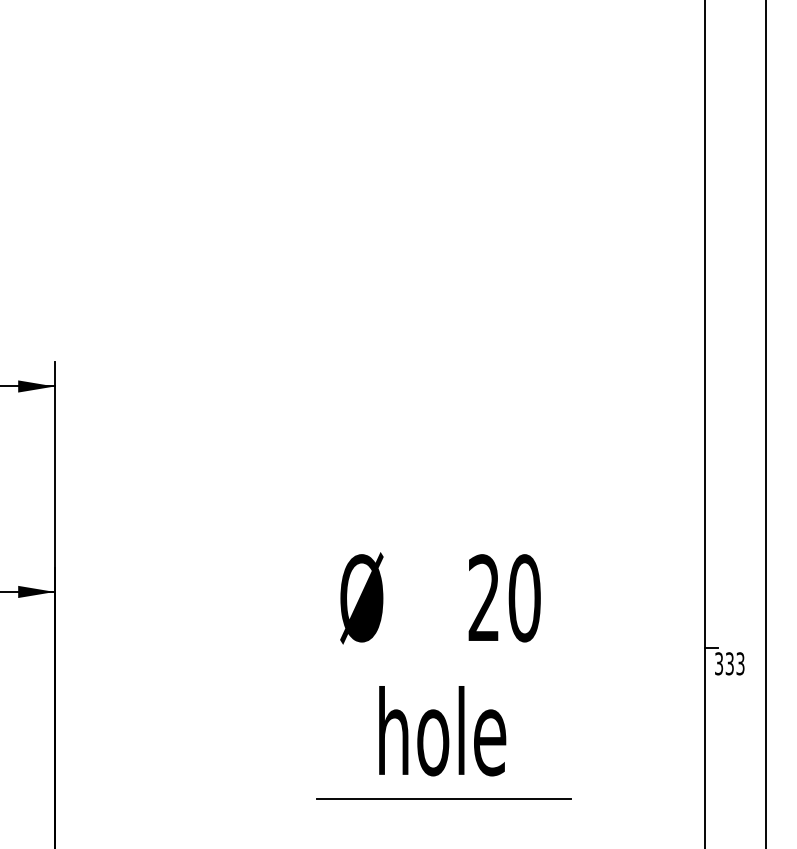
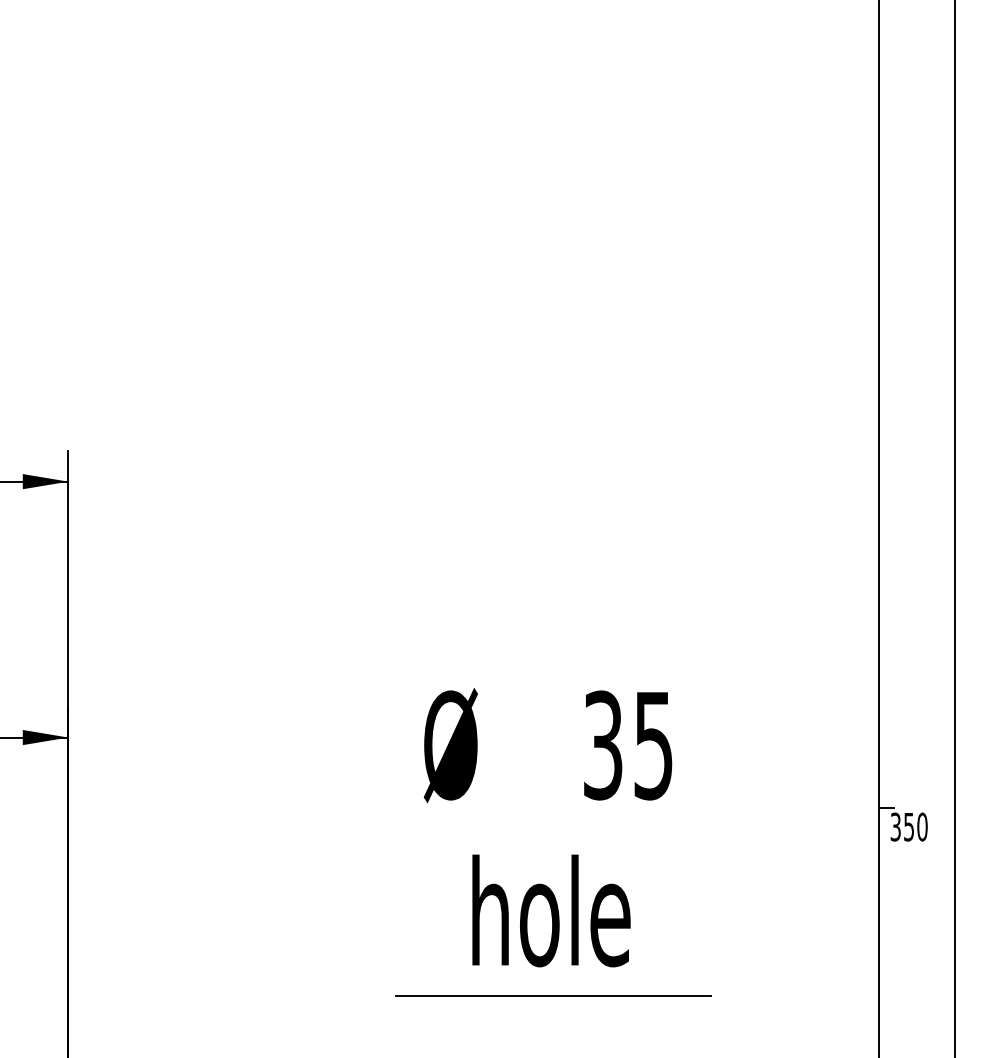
text: (504, 598) -> (628, 745), 20 -> 35
text: (734, 663) -> (915, 826), 333 -> 350

